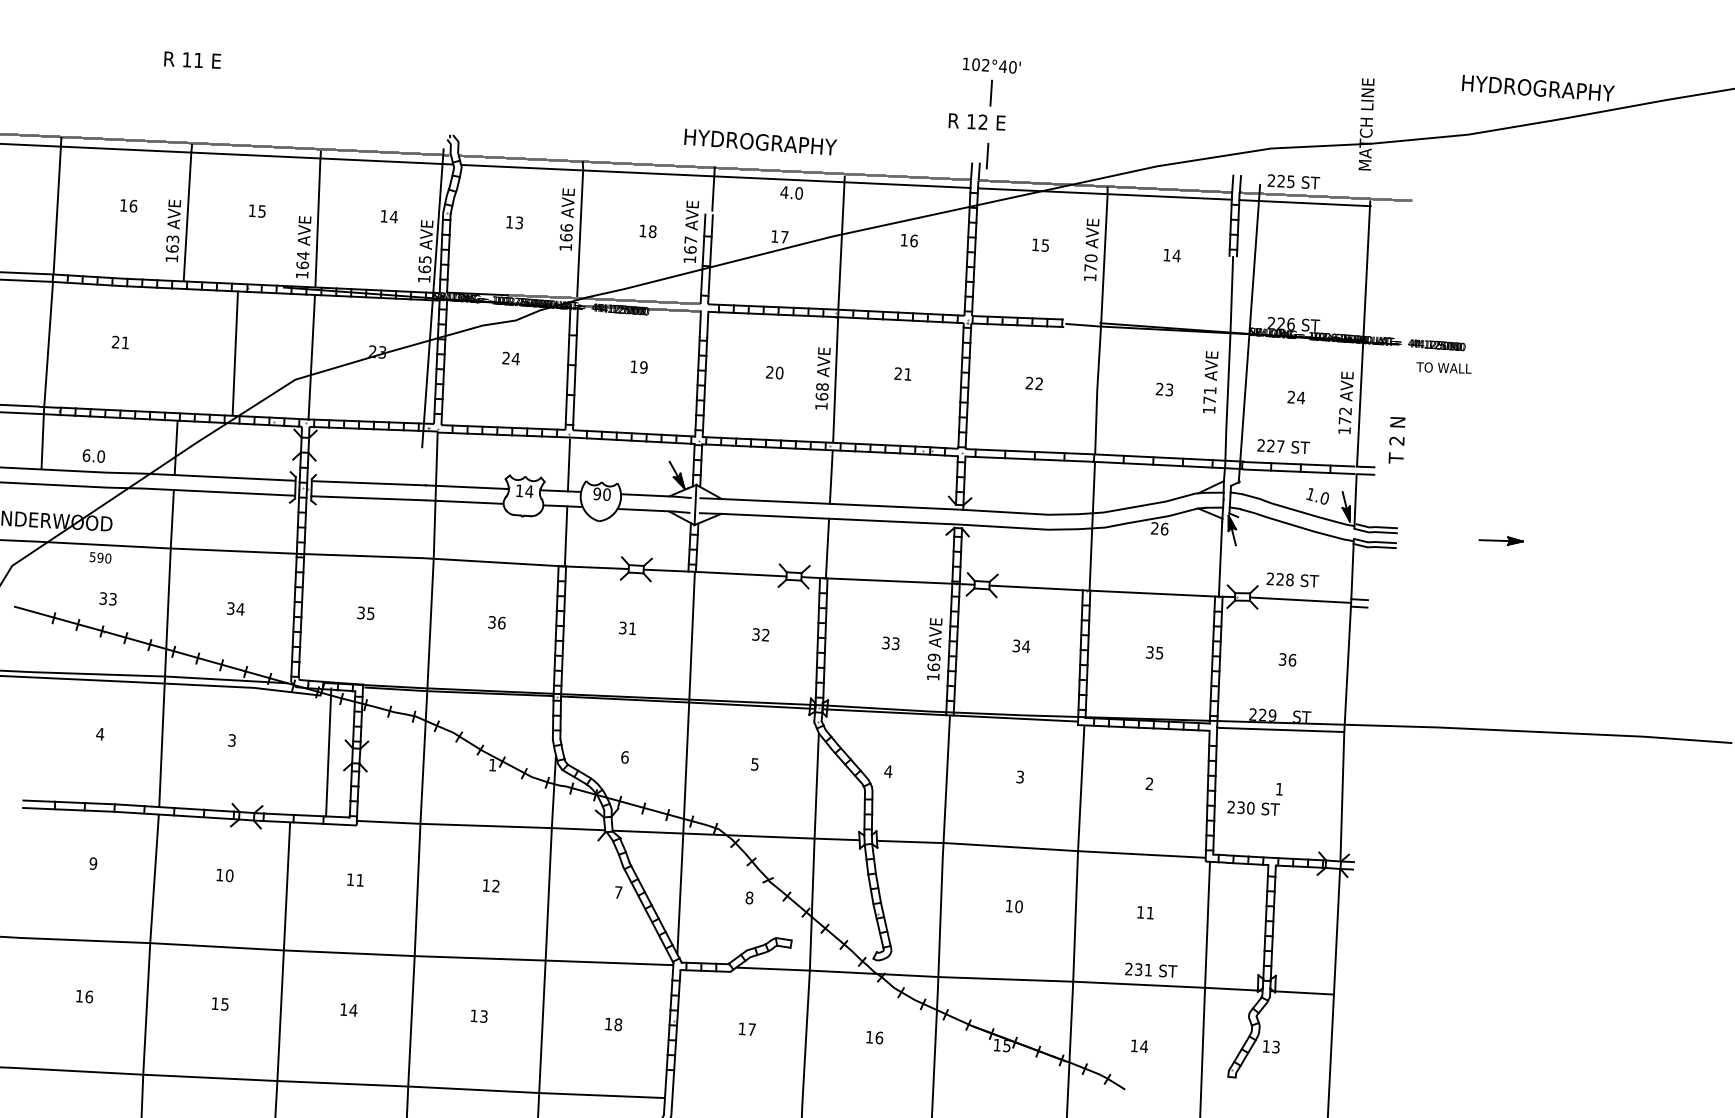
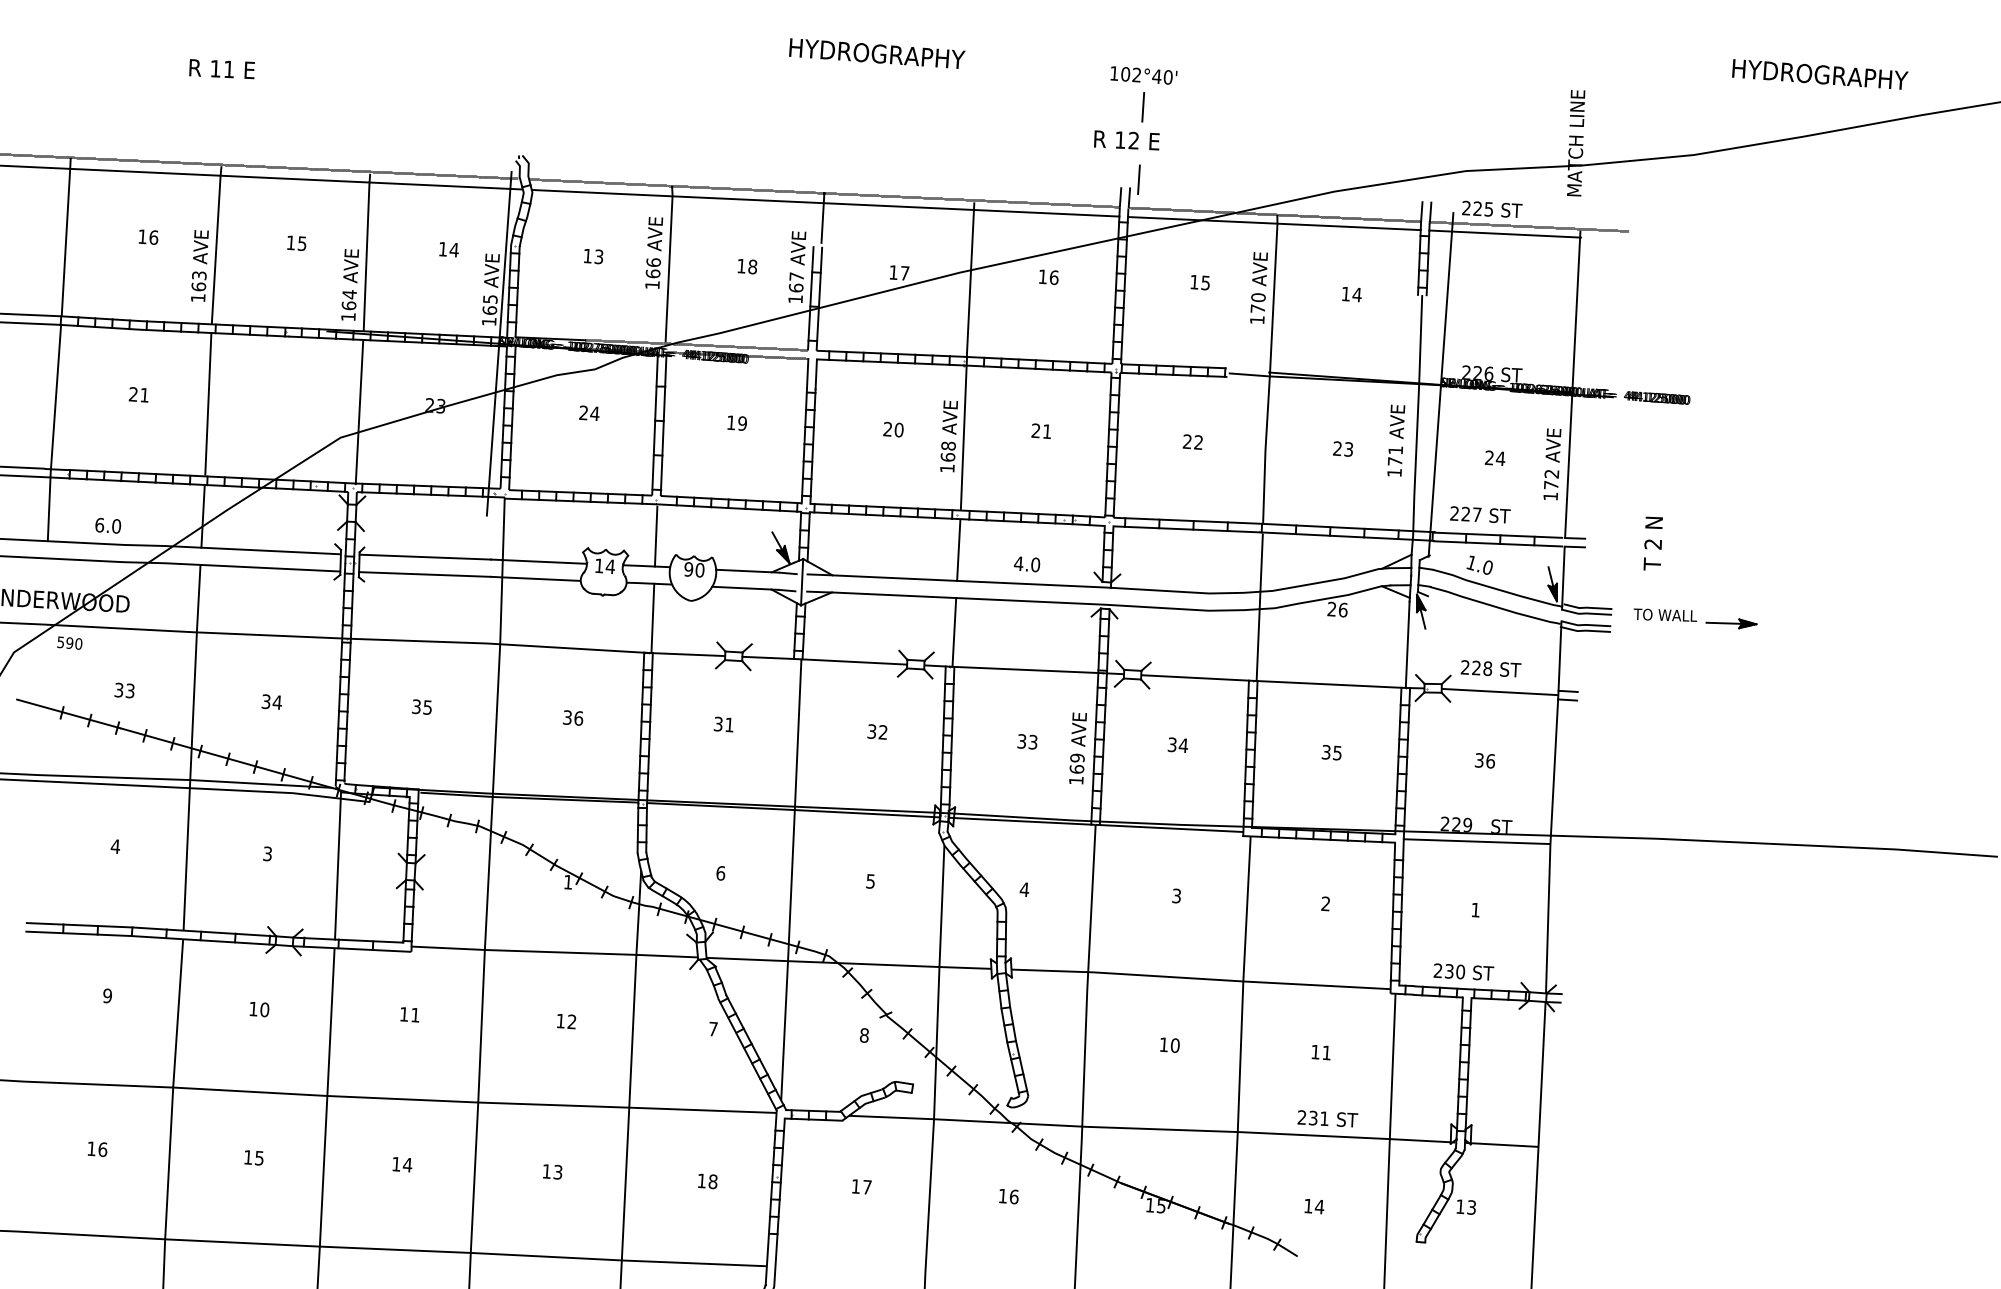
text: (1538, 88) -> (1820, 74), moved
text: (760, 141) -> (877, 53), moved
text: (792, 193) -> (1027, 564), moved
line: (235, 352) -> (208, 403), moved
text: (1444, 367) -> (1665, 614), moved
text: (1396, 440) -> (1652, 543), moved
text: (1317, 495) -> (1479, 564), moved
text: (100, 557) -> (69, 642), moved
line: (329, 752) -> (338, 865), moved
text: (1253, 807) -> (1463, 971), moved

